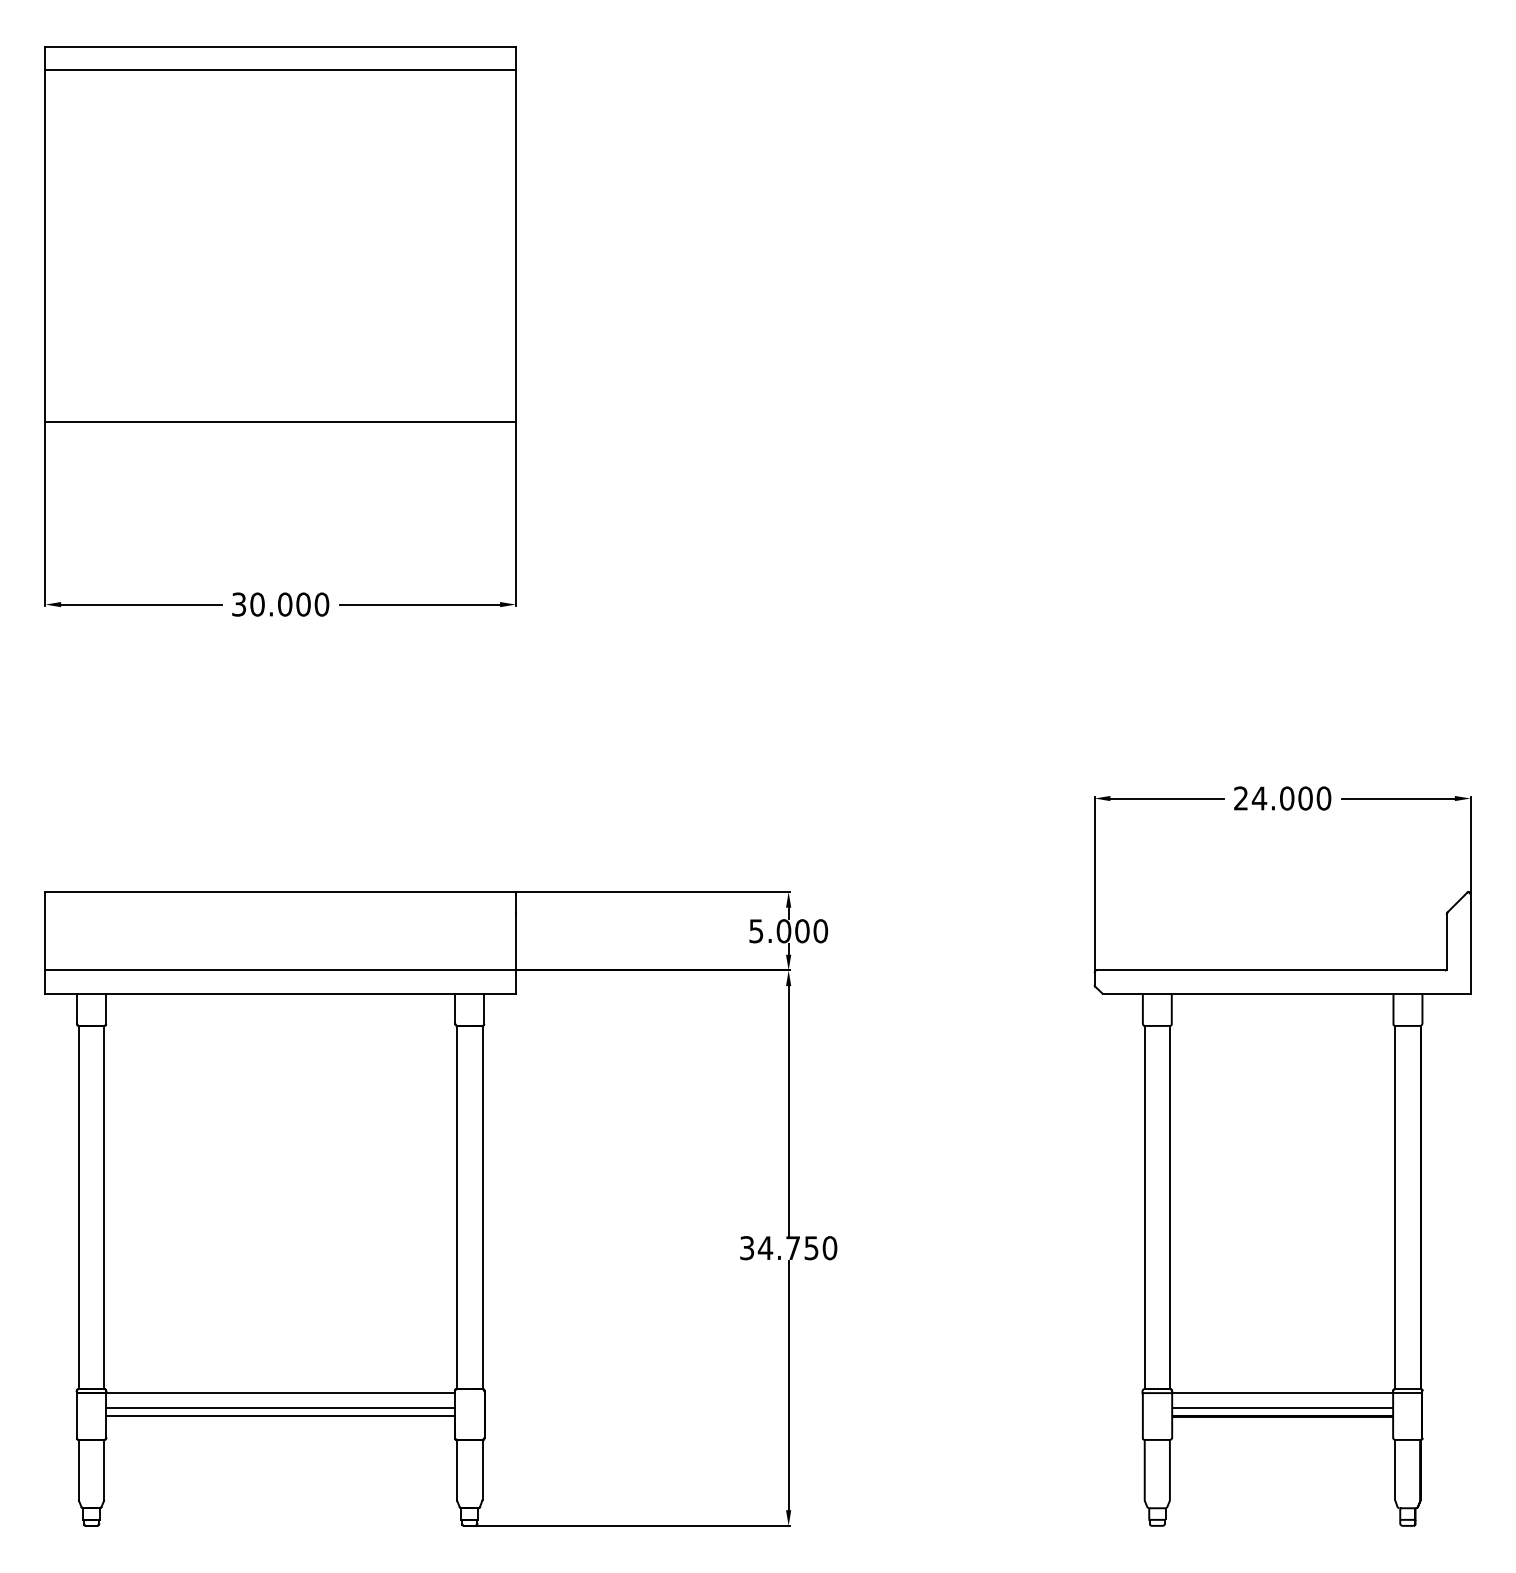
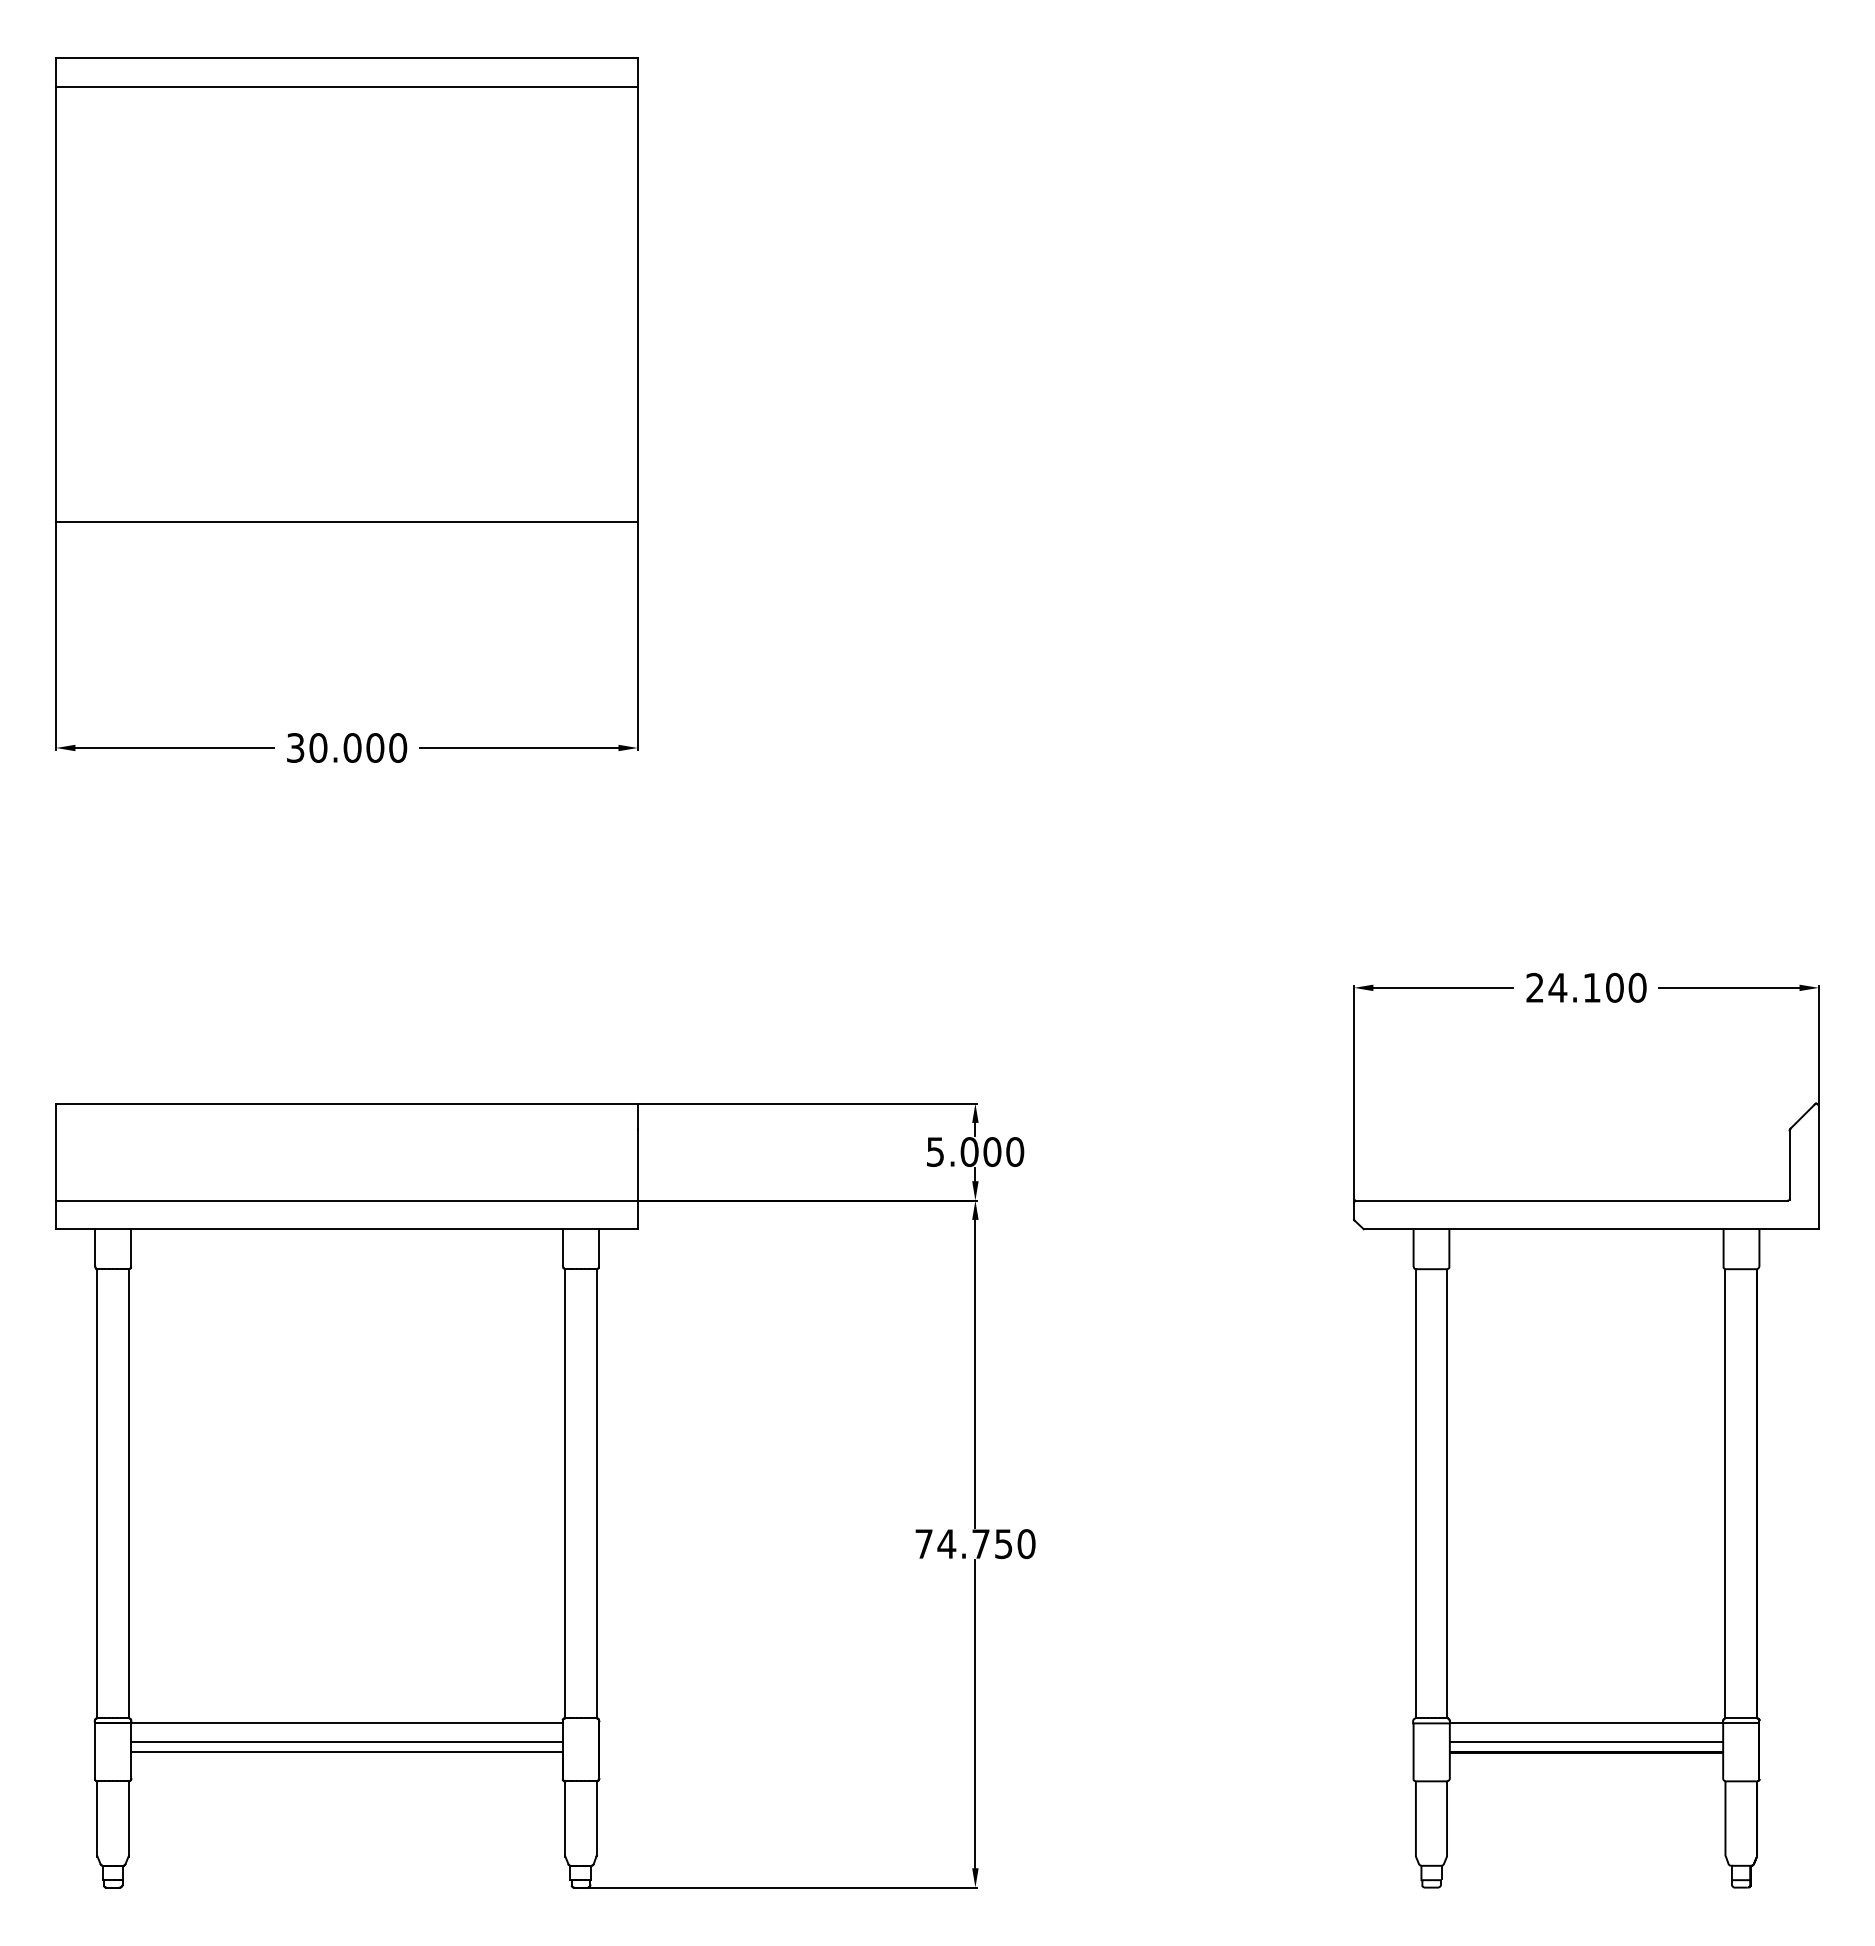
text: (1287, 798) -> (1592, 987), 24.000 -> 24.100
text: (746, 1248) -> (923, 1544), 34.750 -> 74.750

